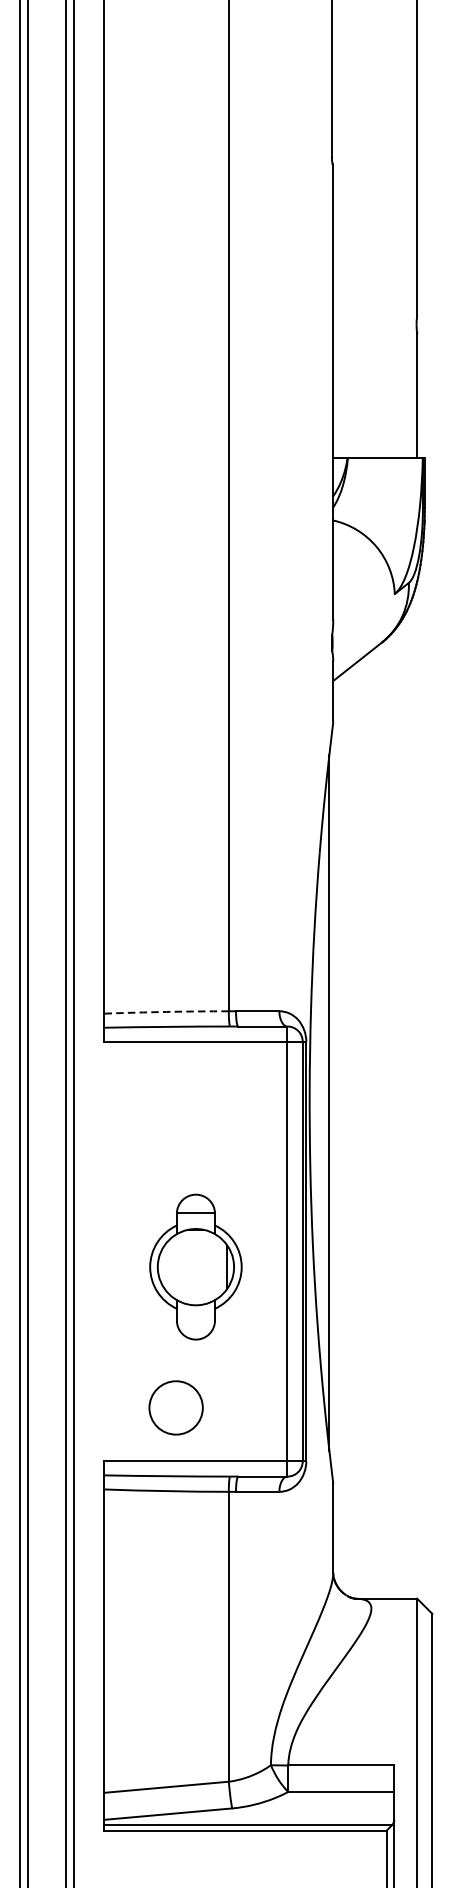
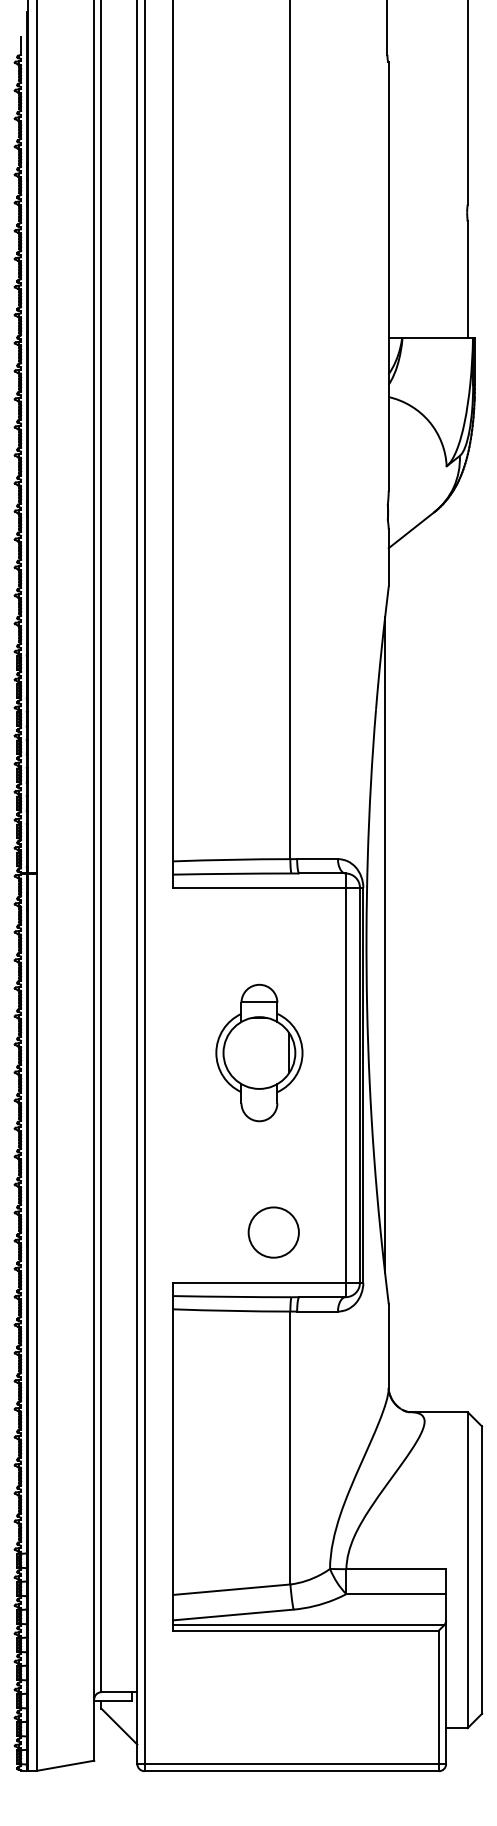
arc: (166, 1011) -> (231, 859), dashed -> solid
part: (196, 1266) -> (259, 1052), moved
circle: (175, 1407) -> (273, 1232), moved

